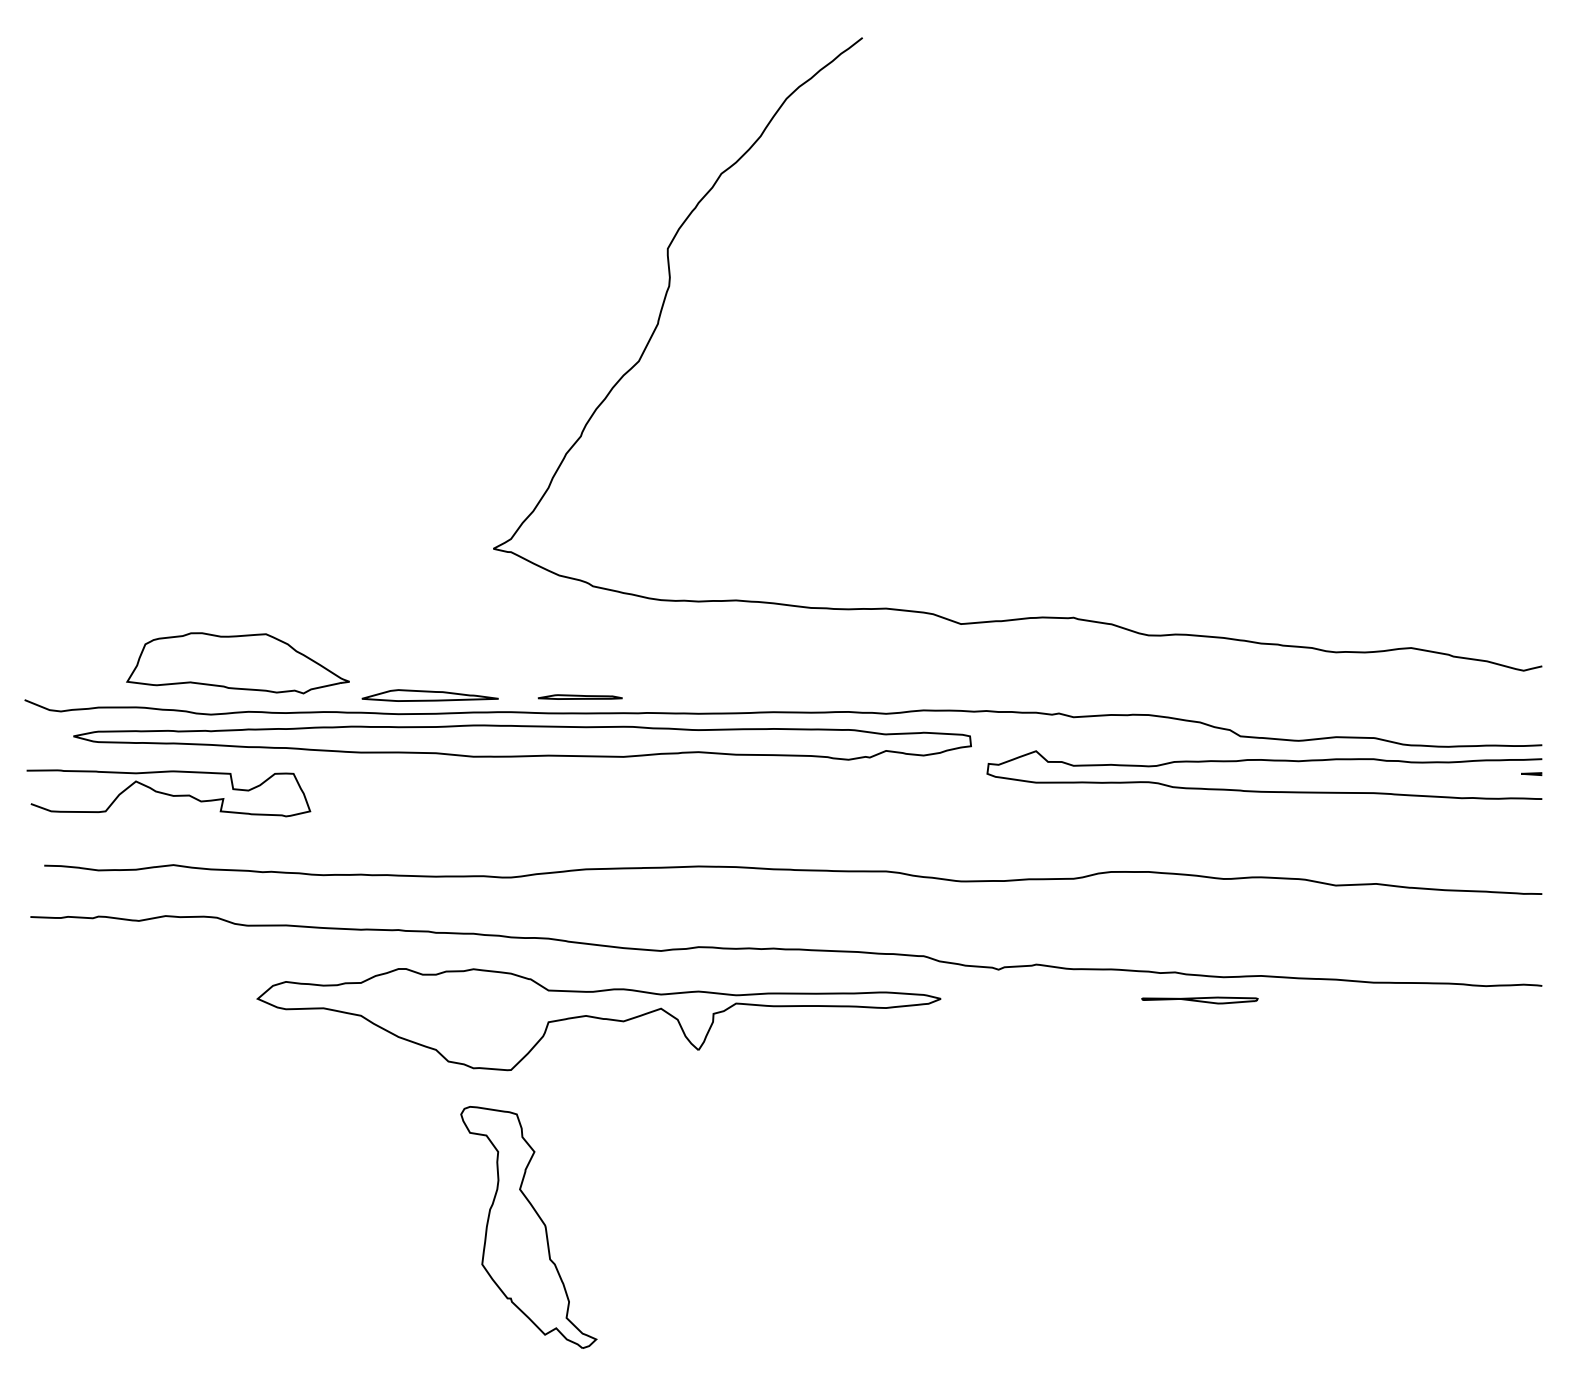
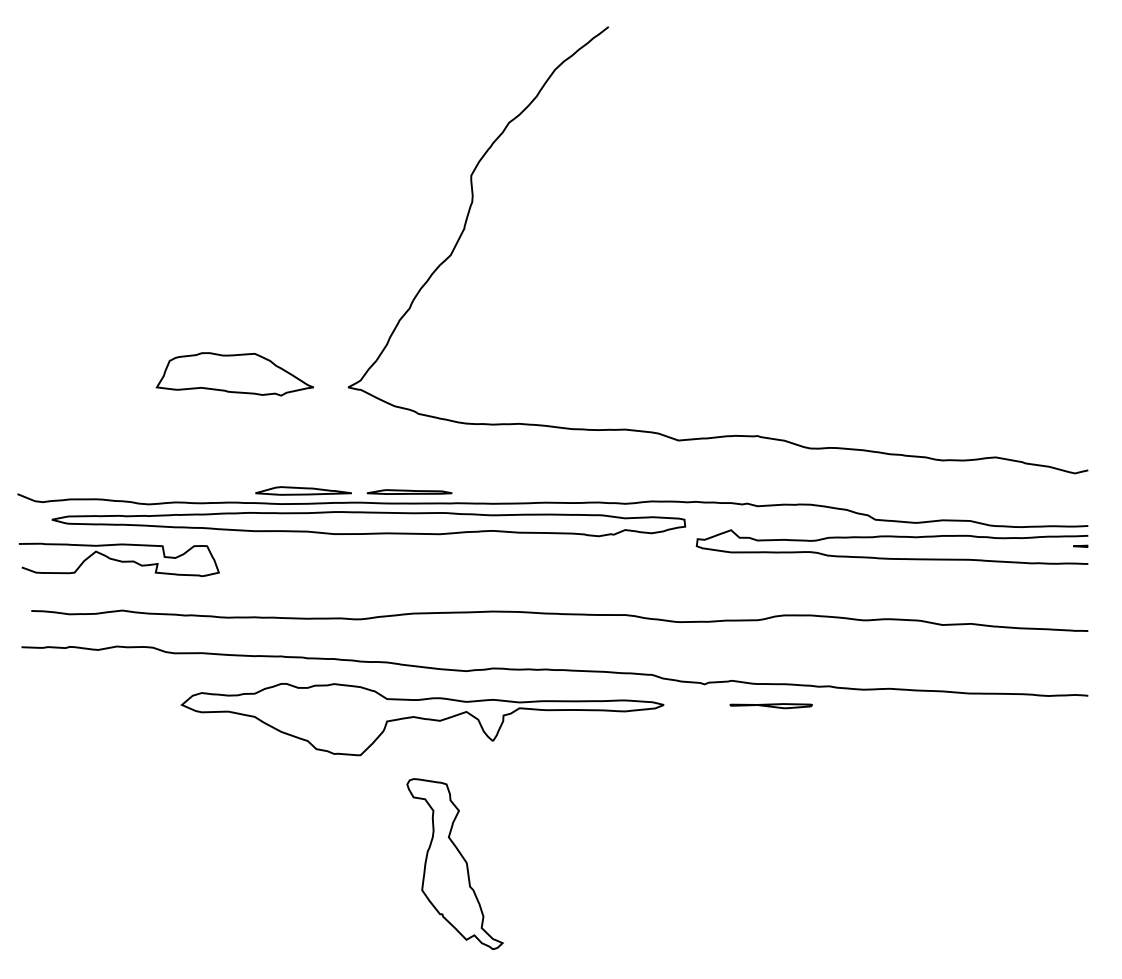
part: (237, 663) -> (234, 374), moved
part: (579, 696) -> (408, 491), size x1.43
part: (1199, 1000) -> (770, 706), moved
part: (528, 1227) -> (454, 864), moved

